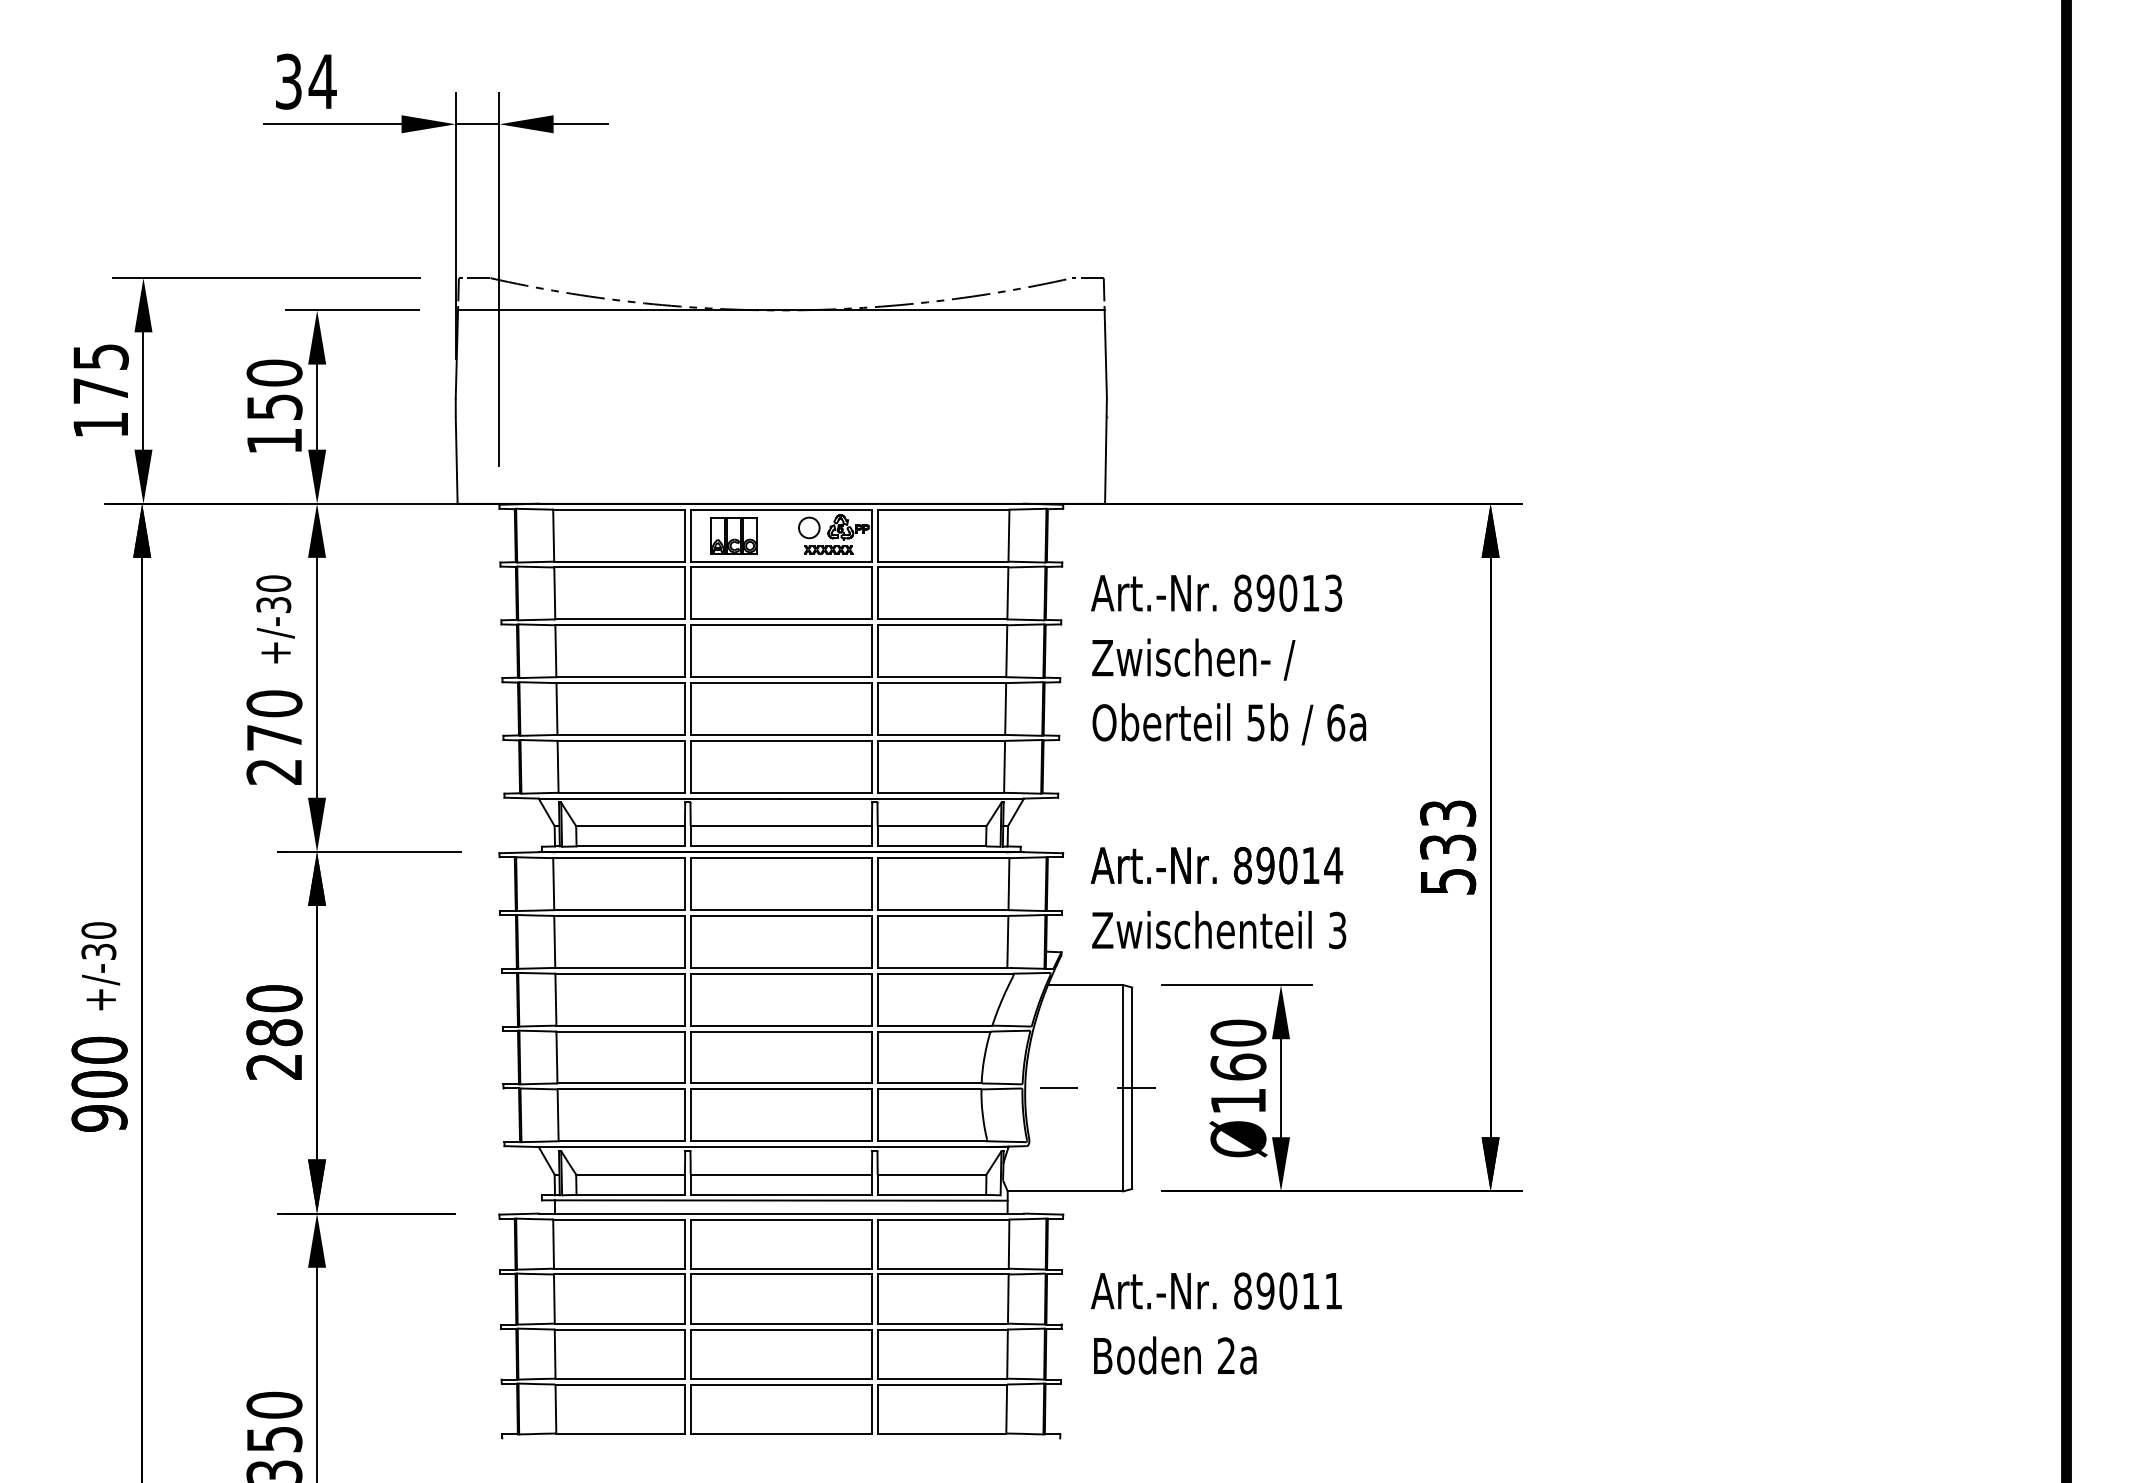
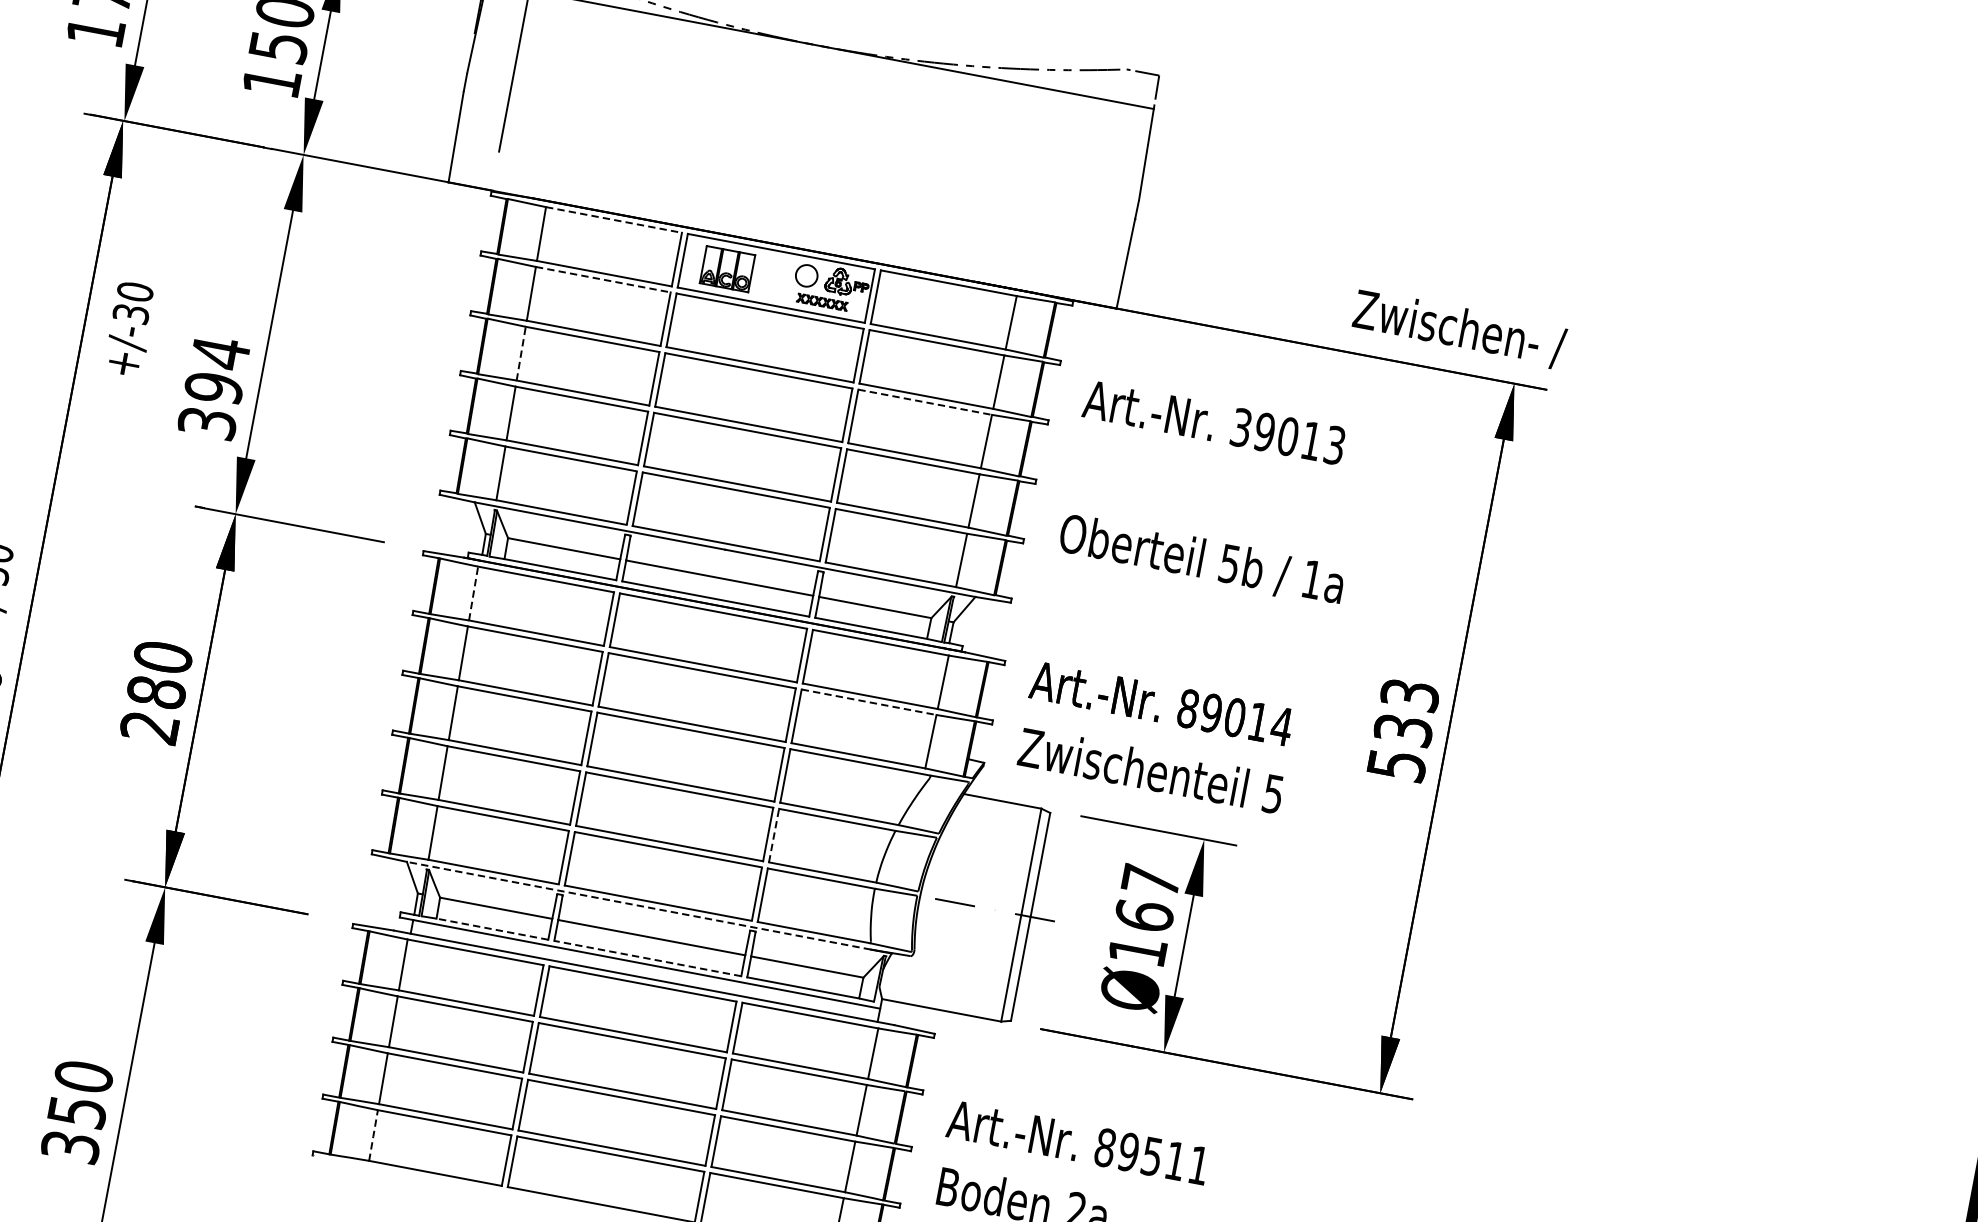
line: (619, 509) -> (614, 219), solid -> dashed
line: (620, 567) -> (604, 279), solid -> dashed
text: (1242, 592) -> (1241, 426), 89013 -> 39013
text: (275, 619) -> (130, 329), moved
line: (942, 625) -> (925, 402), solid -> dashed
line: (555, 651) -> (520, 353), solid -> dashed
text: (1193, 659) -> (1459, 329), moved
text: (1336, 722) -> (1312, 579), 6a -> 1a
text: (274, 736) -> (214, 386), 270 -> 394
line: (553, 884) -> (473, 593), solid -> dashed
line: (943, 915) -> (869, 701), solid -> dashed
text: (1337, 929) -> (1273, 793), 3 -> 5
text: (1238, 1032) -> (1151, 880), Ø160 -> Ø167
line: (877, 1057) -> (773, 835), solid -> dashed
line: (763, 1147) -> (638, 906), solid -> dashed
line: (630, 1194) -> (492, 928), solid -> dashed
line: (781, 1194) -> (648, 958), solid -> dashed
text: (1288, 1290) -> (1152, 1156), 89011 -> 89511
line: (555, 1408) -> (373, 1134), solid -> dashed

